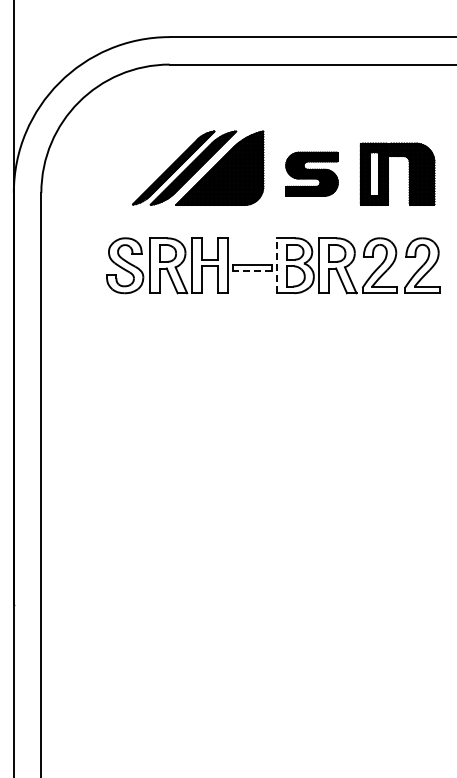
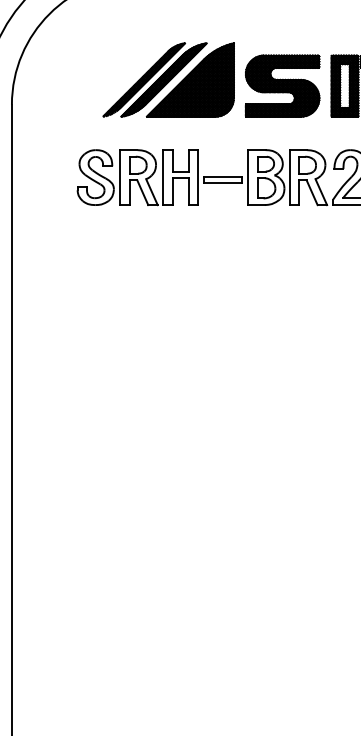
part: (311, 173) -> (282, 85), size x1.43
line: (277, 265) -> (248, 177), dashed -> solid
line: (251, 270) -> (222, 182), dashed -> solid

